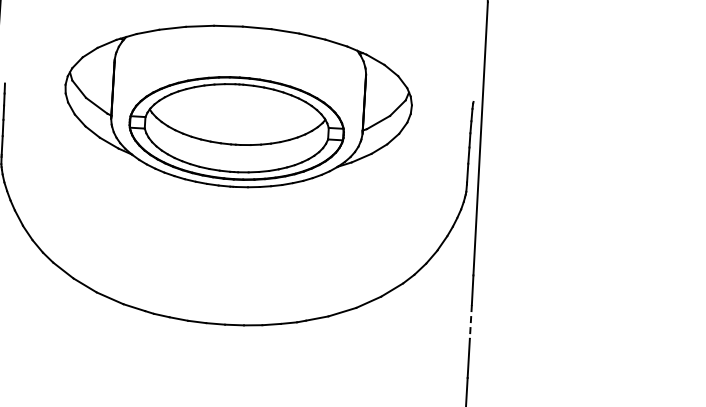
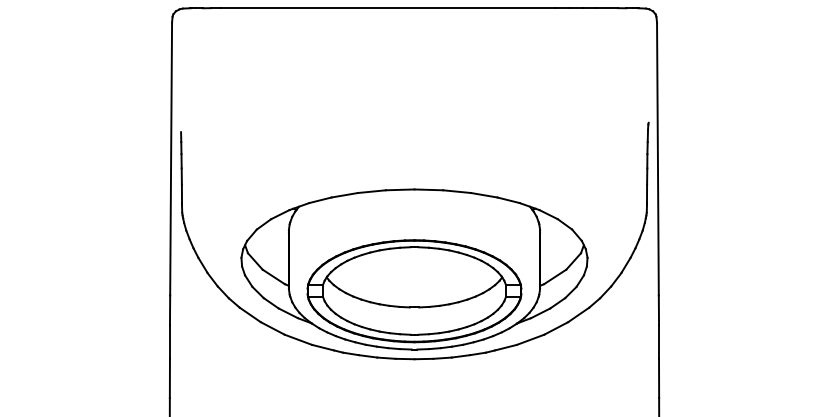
part: (238, 106) -> (414, 269), moved
line: (471, 321) -> (659, 341), dashed -> solid

